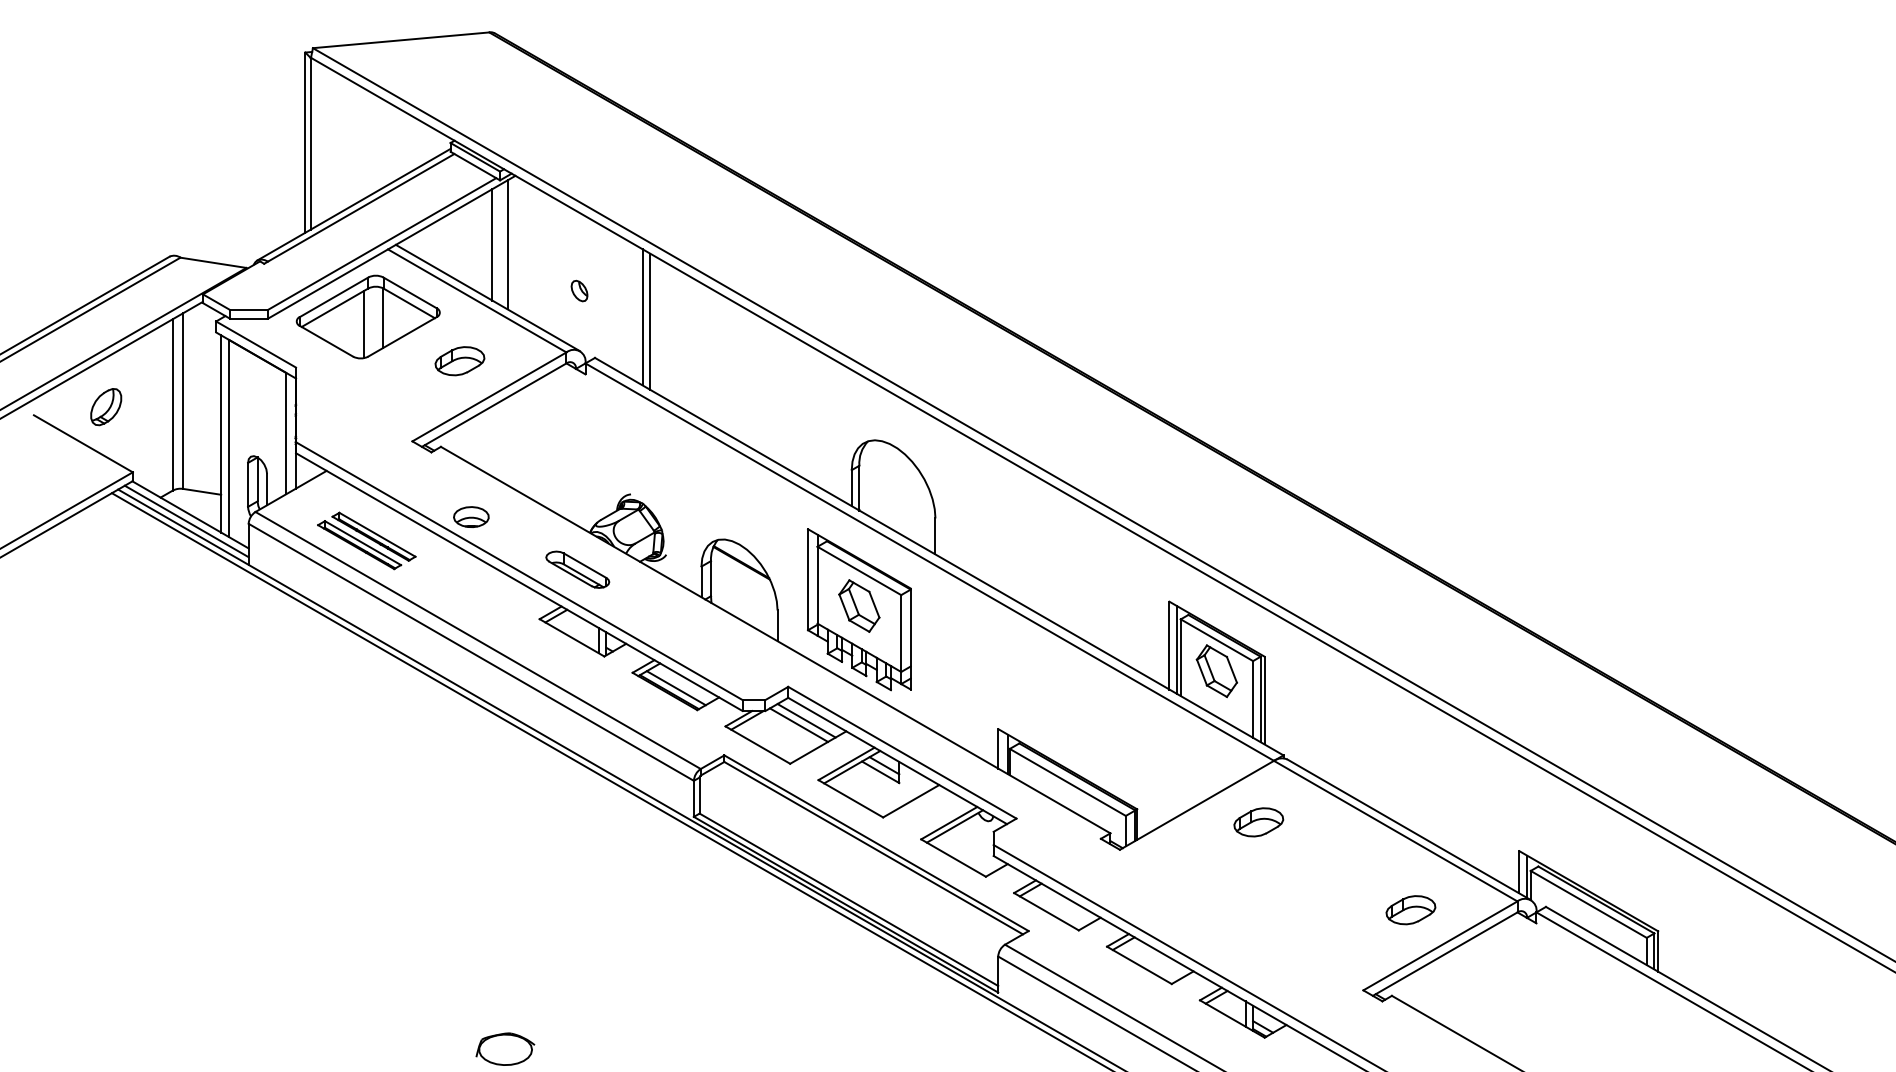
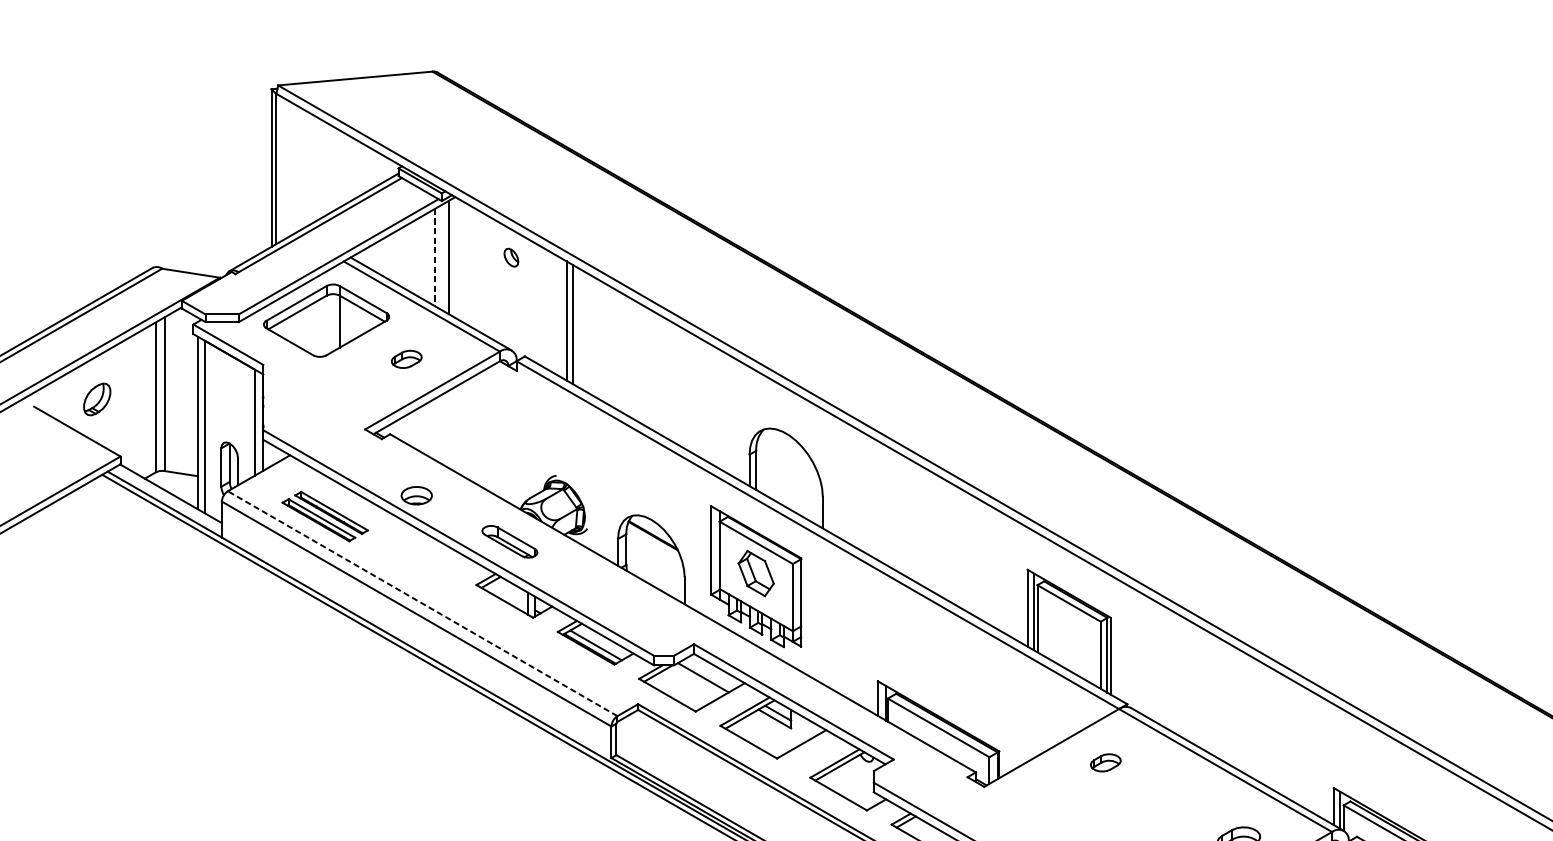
line: (492, 244) -> (435, 257), solid -> dashed
part: (579, 290) -> (511, 257), moved
line: (364, 324) -> (323, 327), removed
part: (459, 361) -> (406, 359), size x0.7
line: (186, 521) -> (167, 499), removed
line: (477, 640) -> (422, 603), solid -> dashed
part: (1216, 671) -> (1068, 630), removed
line: (806, 720) -> (709, 673), removed
part: (1258, 822) -> (1105, 762), size x0.7

